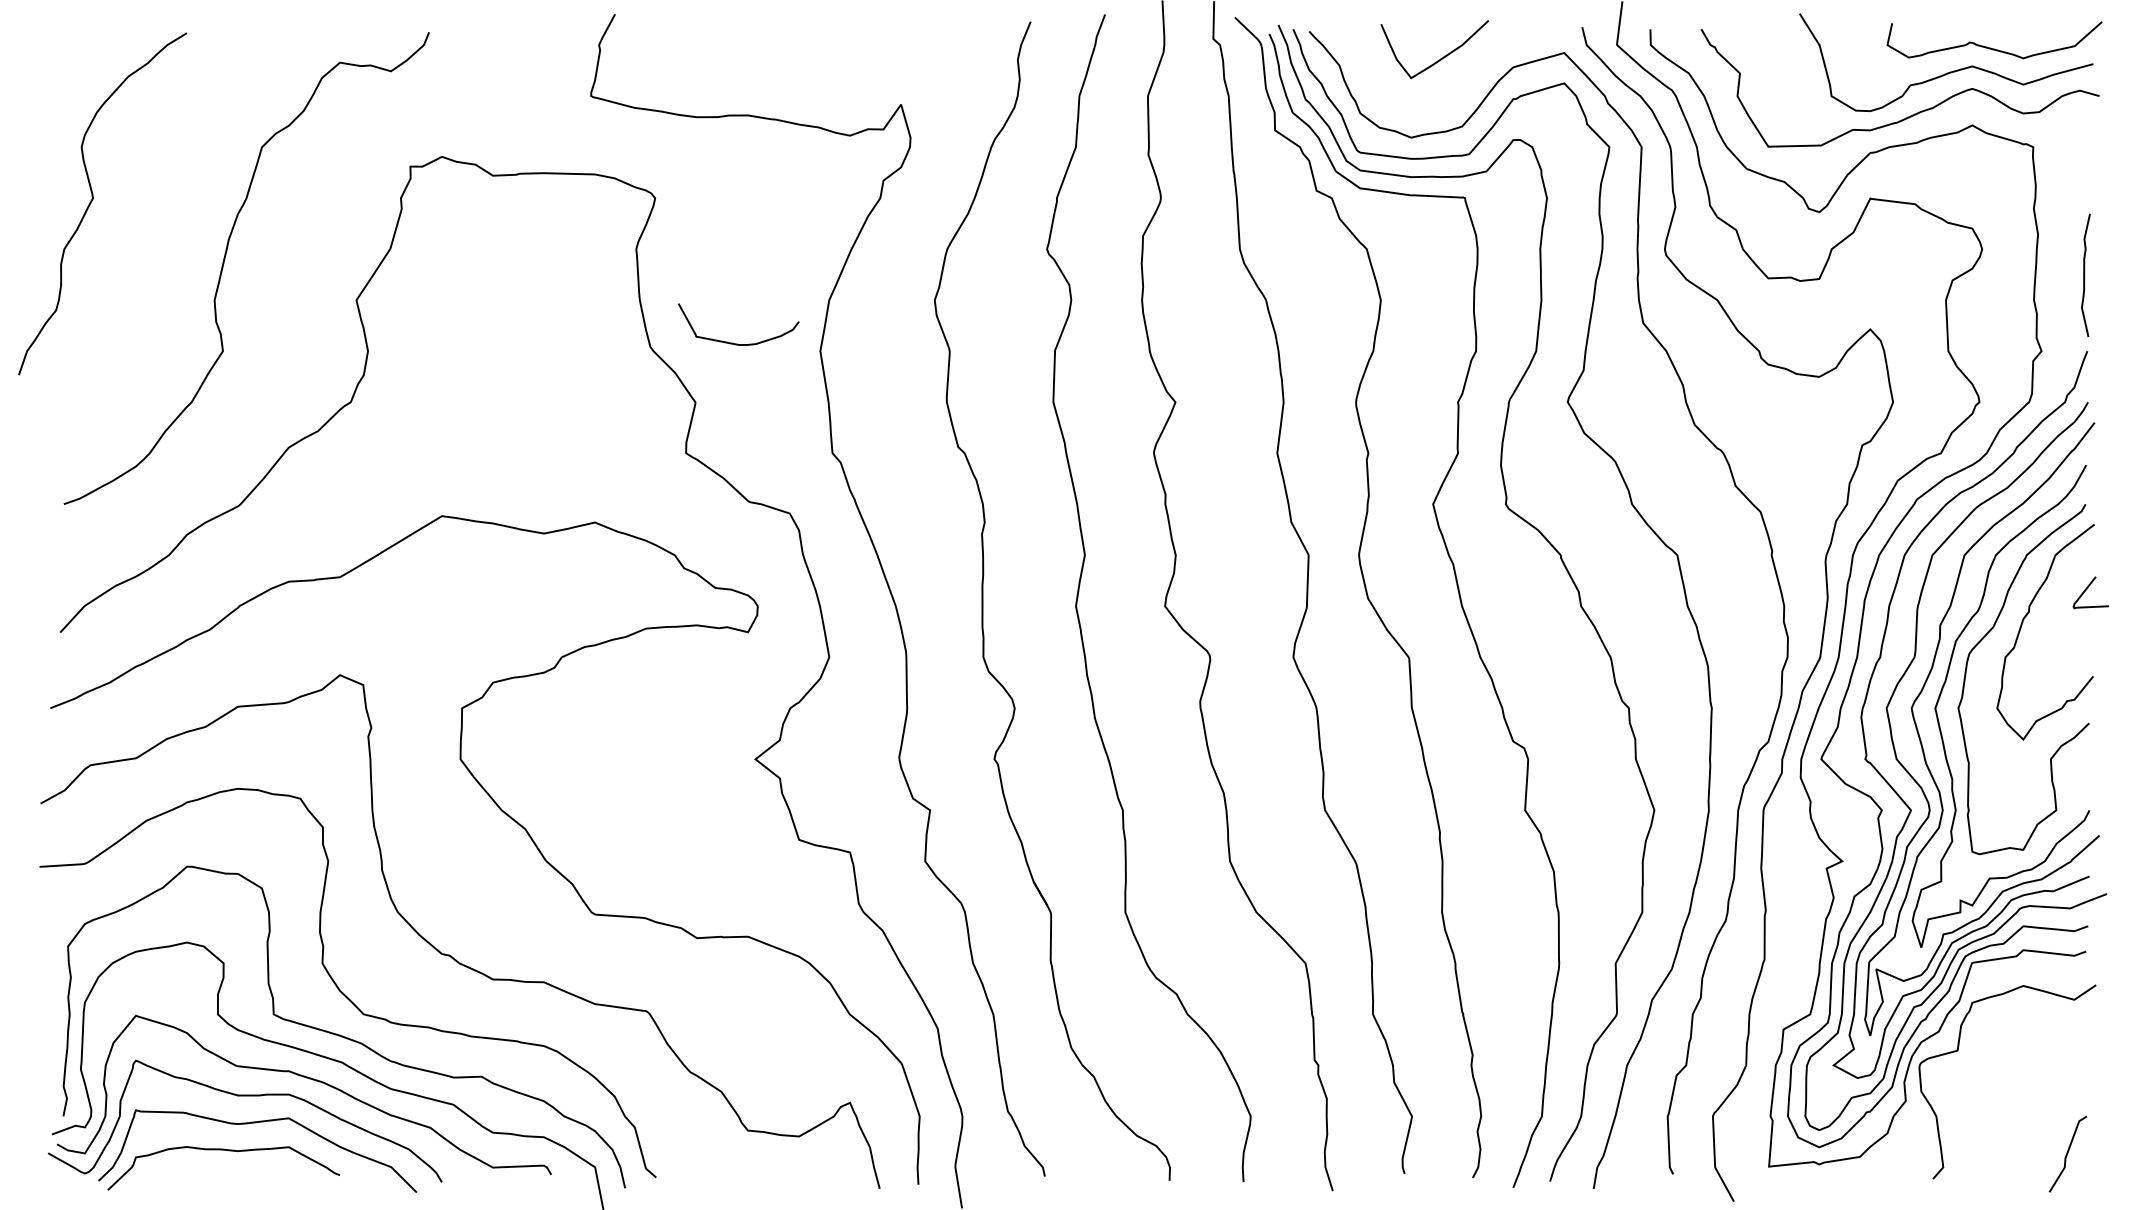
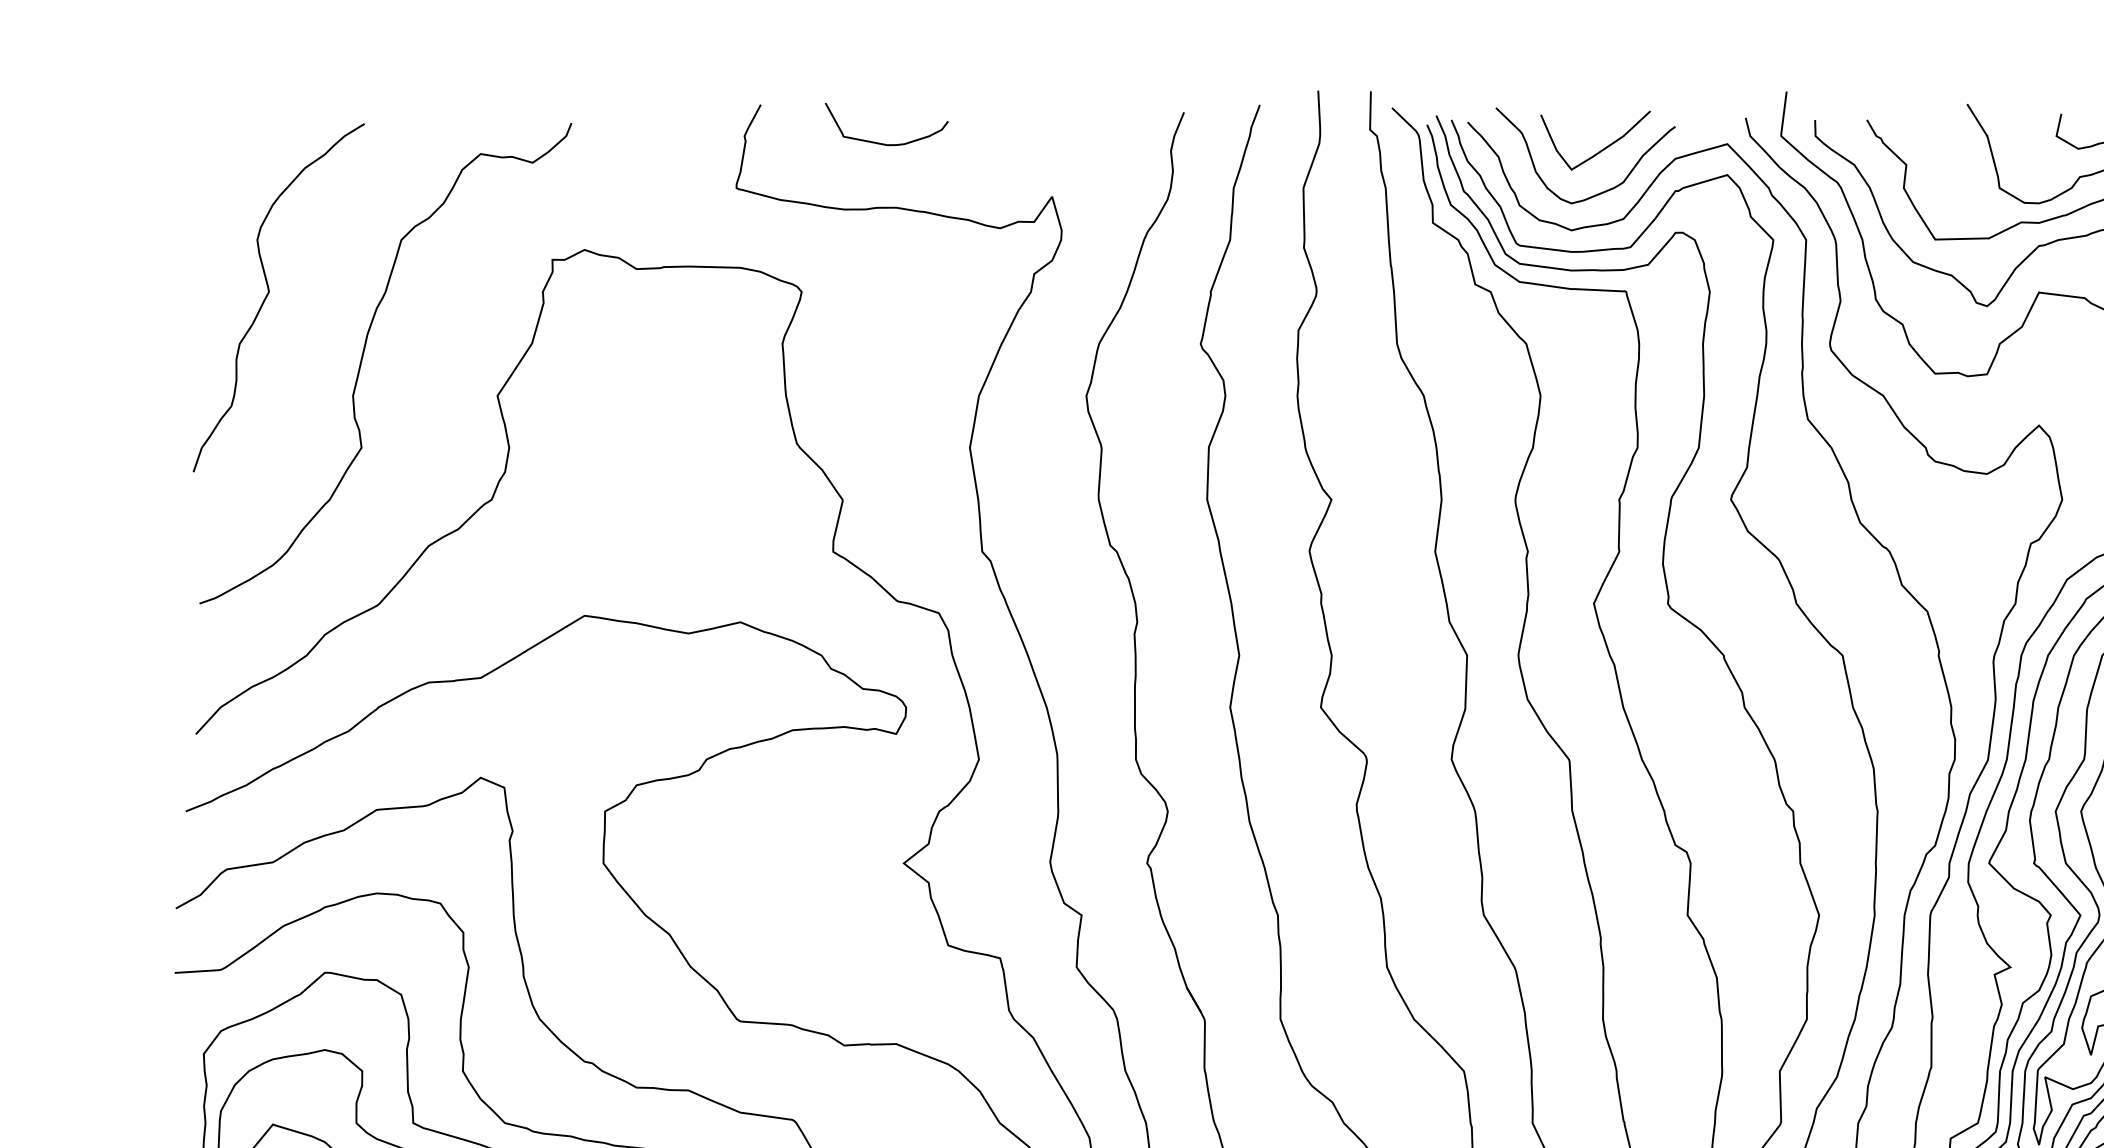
curve: (1436, 101) -> (1597, 193), added
curve: (93, 199) -> (269, 293), moved
curve: (732, 342) -> (880, 142), moved

